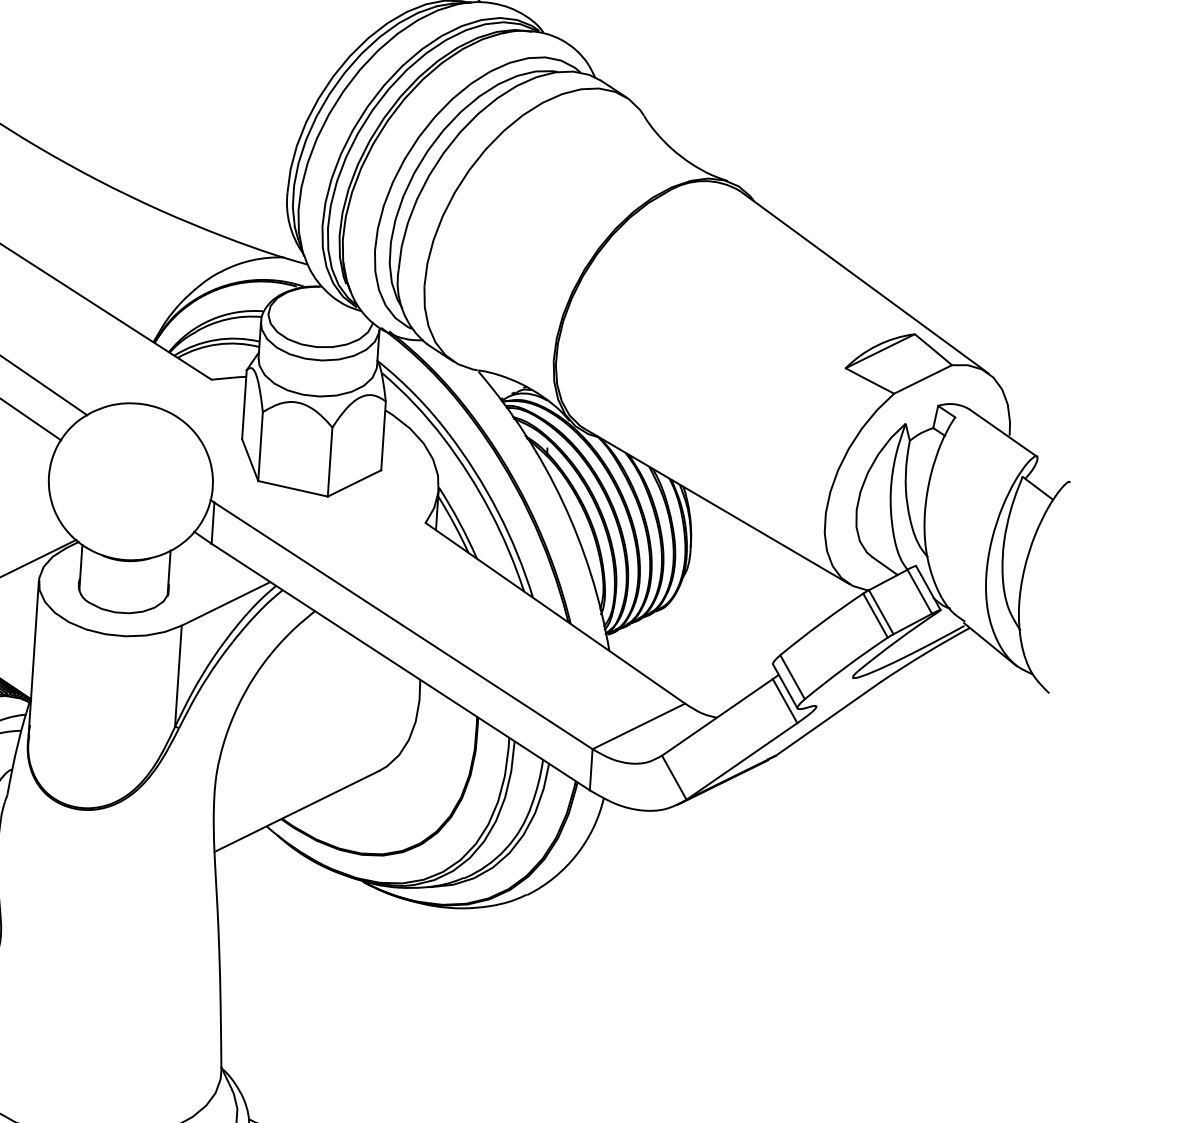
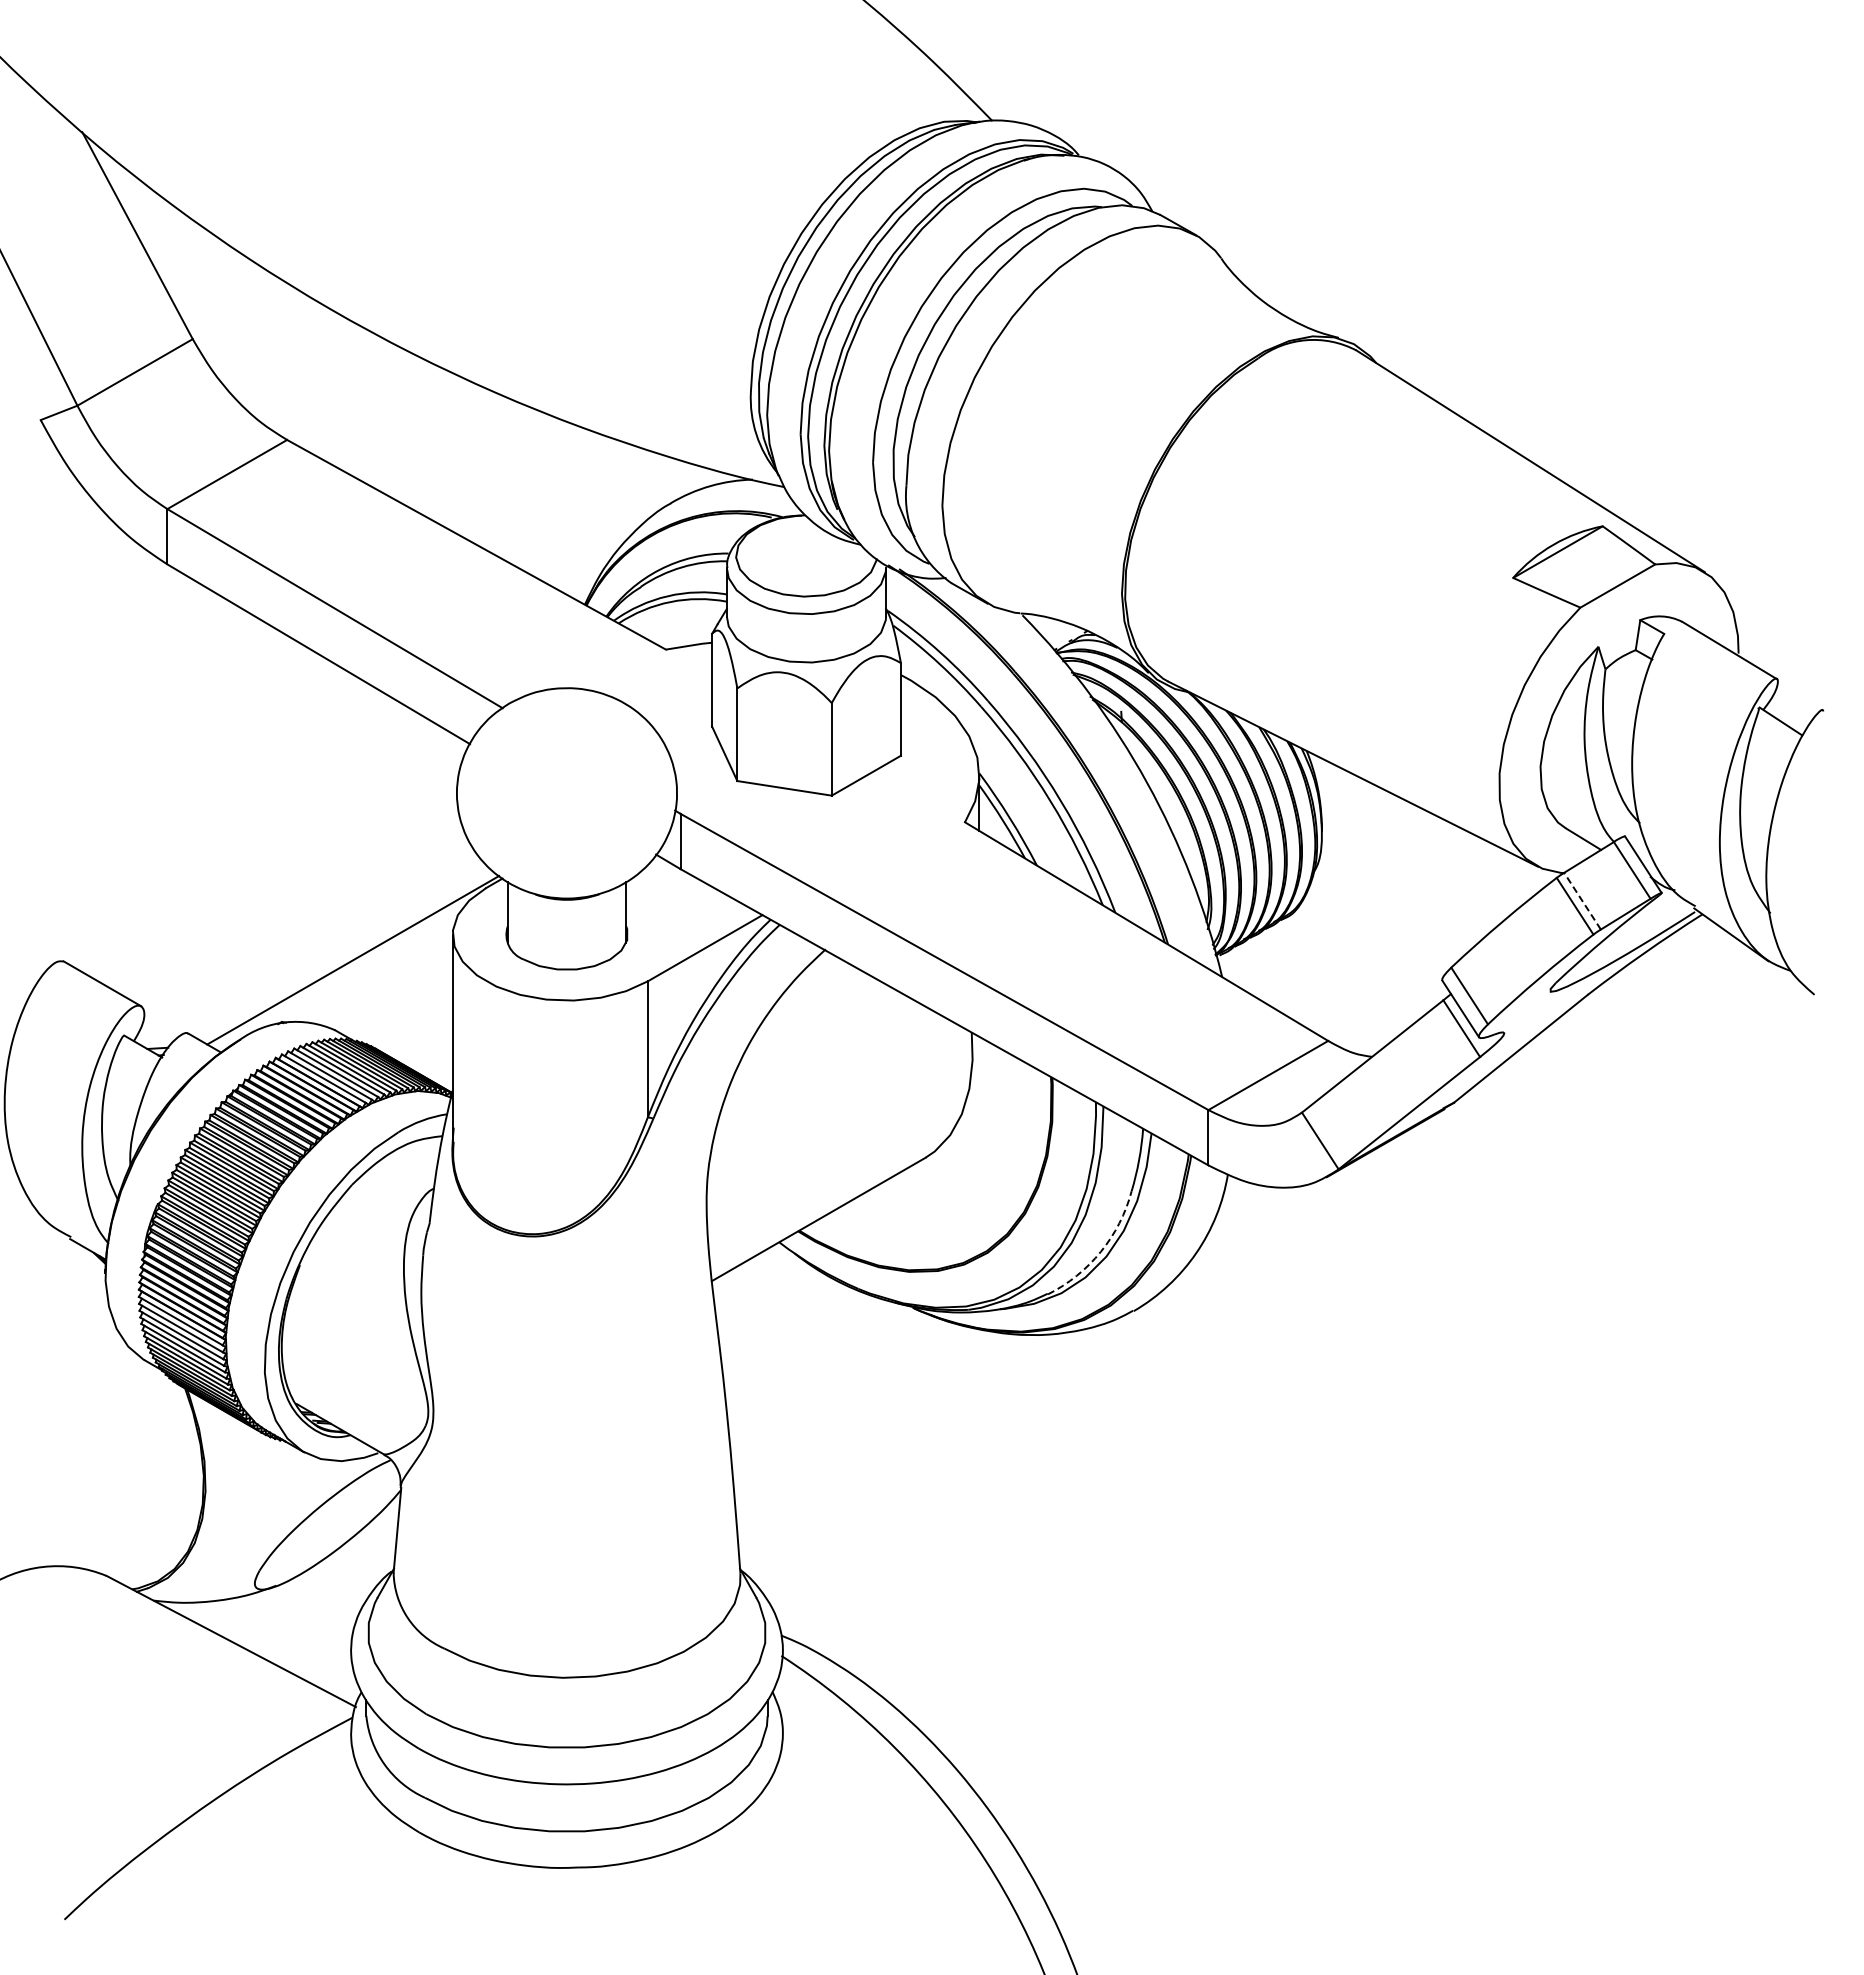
line: (881, 612) -> (1582, 901), solid -> dashed
arc: (505, 849) -> (1100, 1251), solid -> dashed

